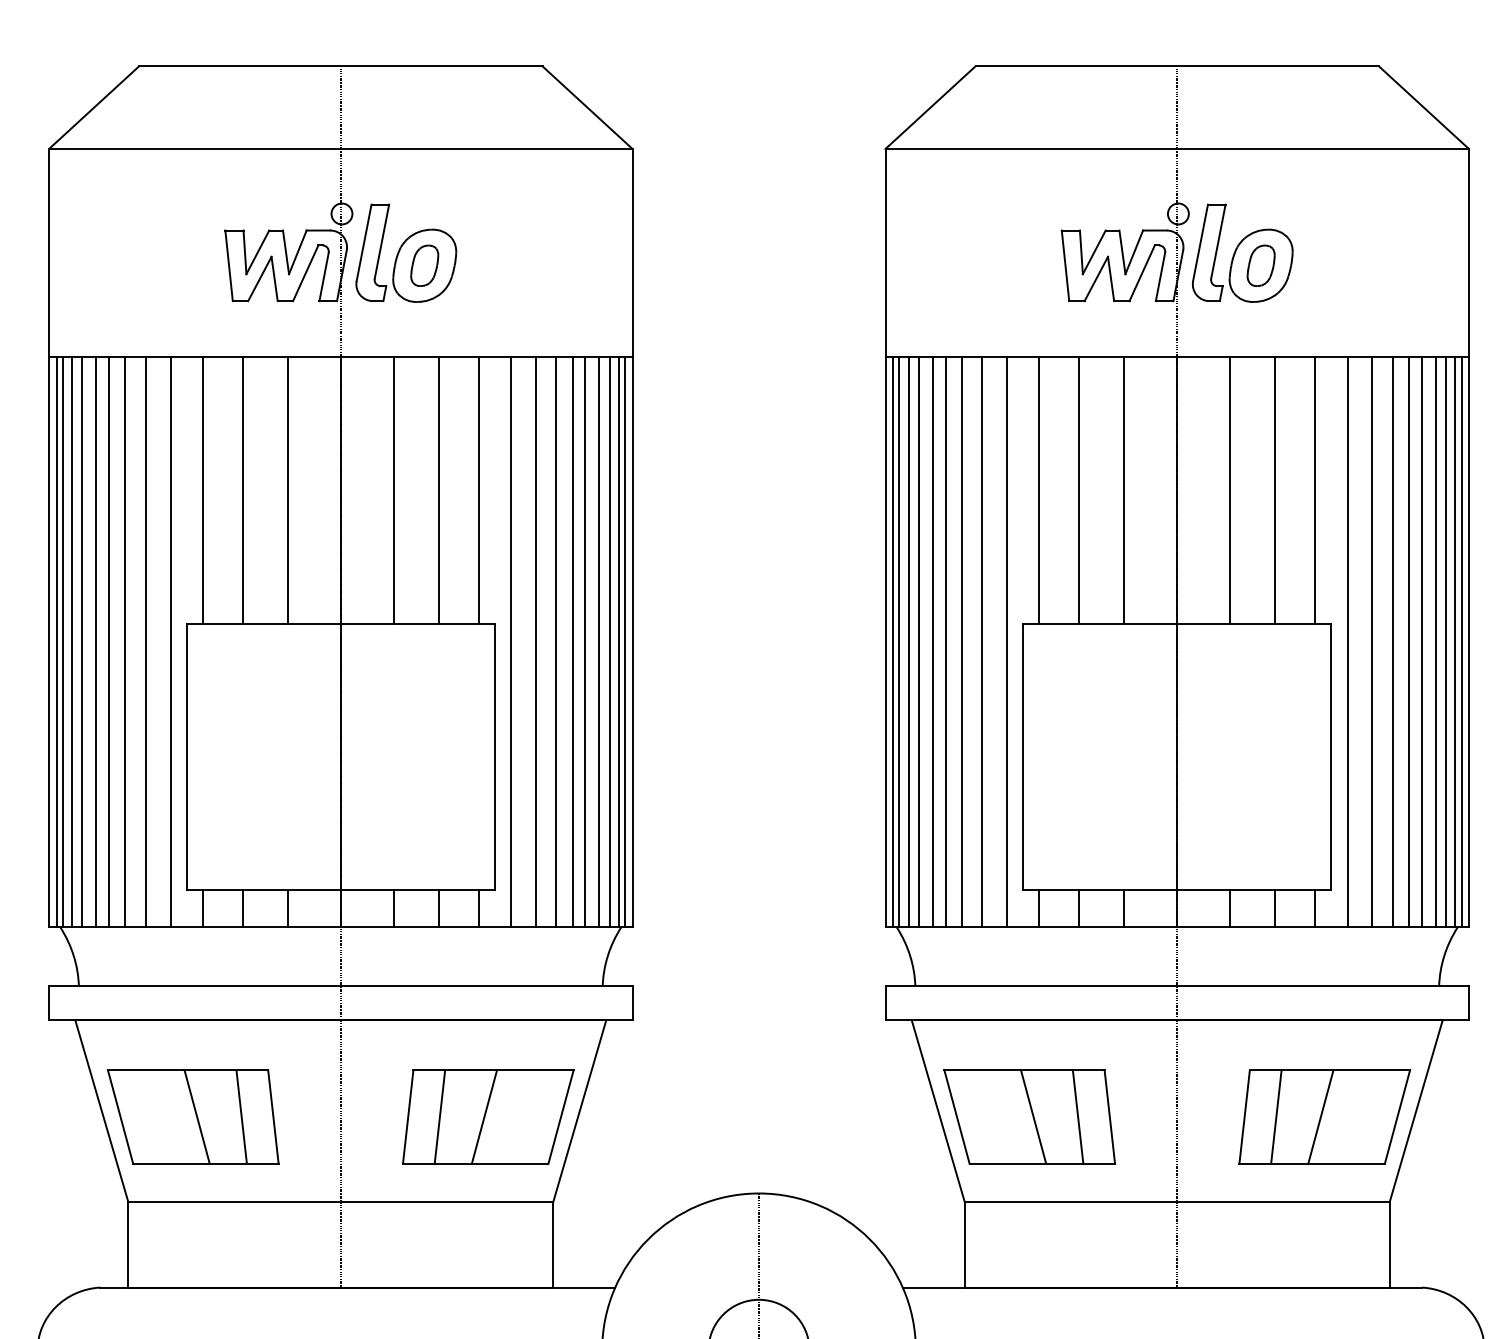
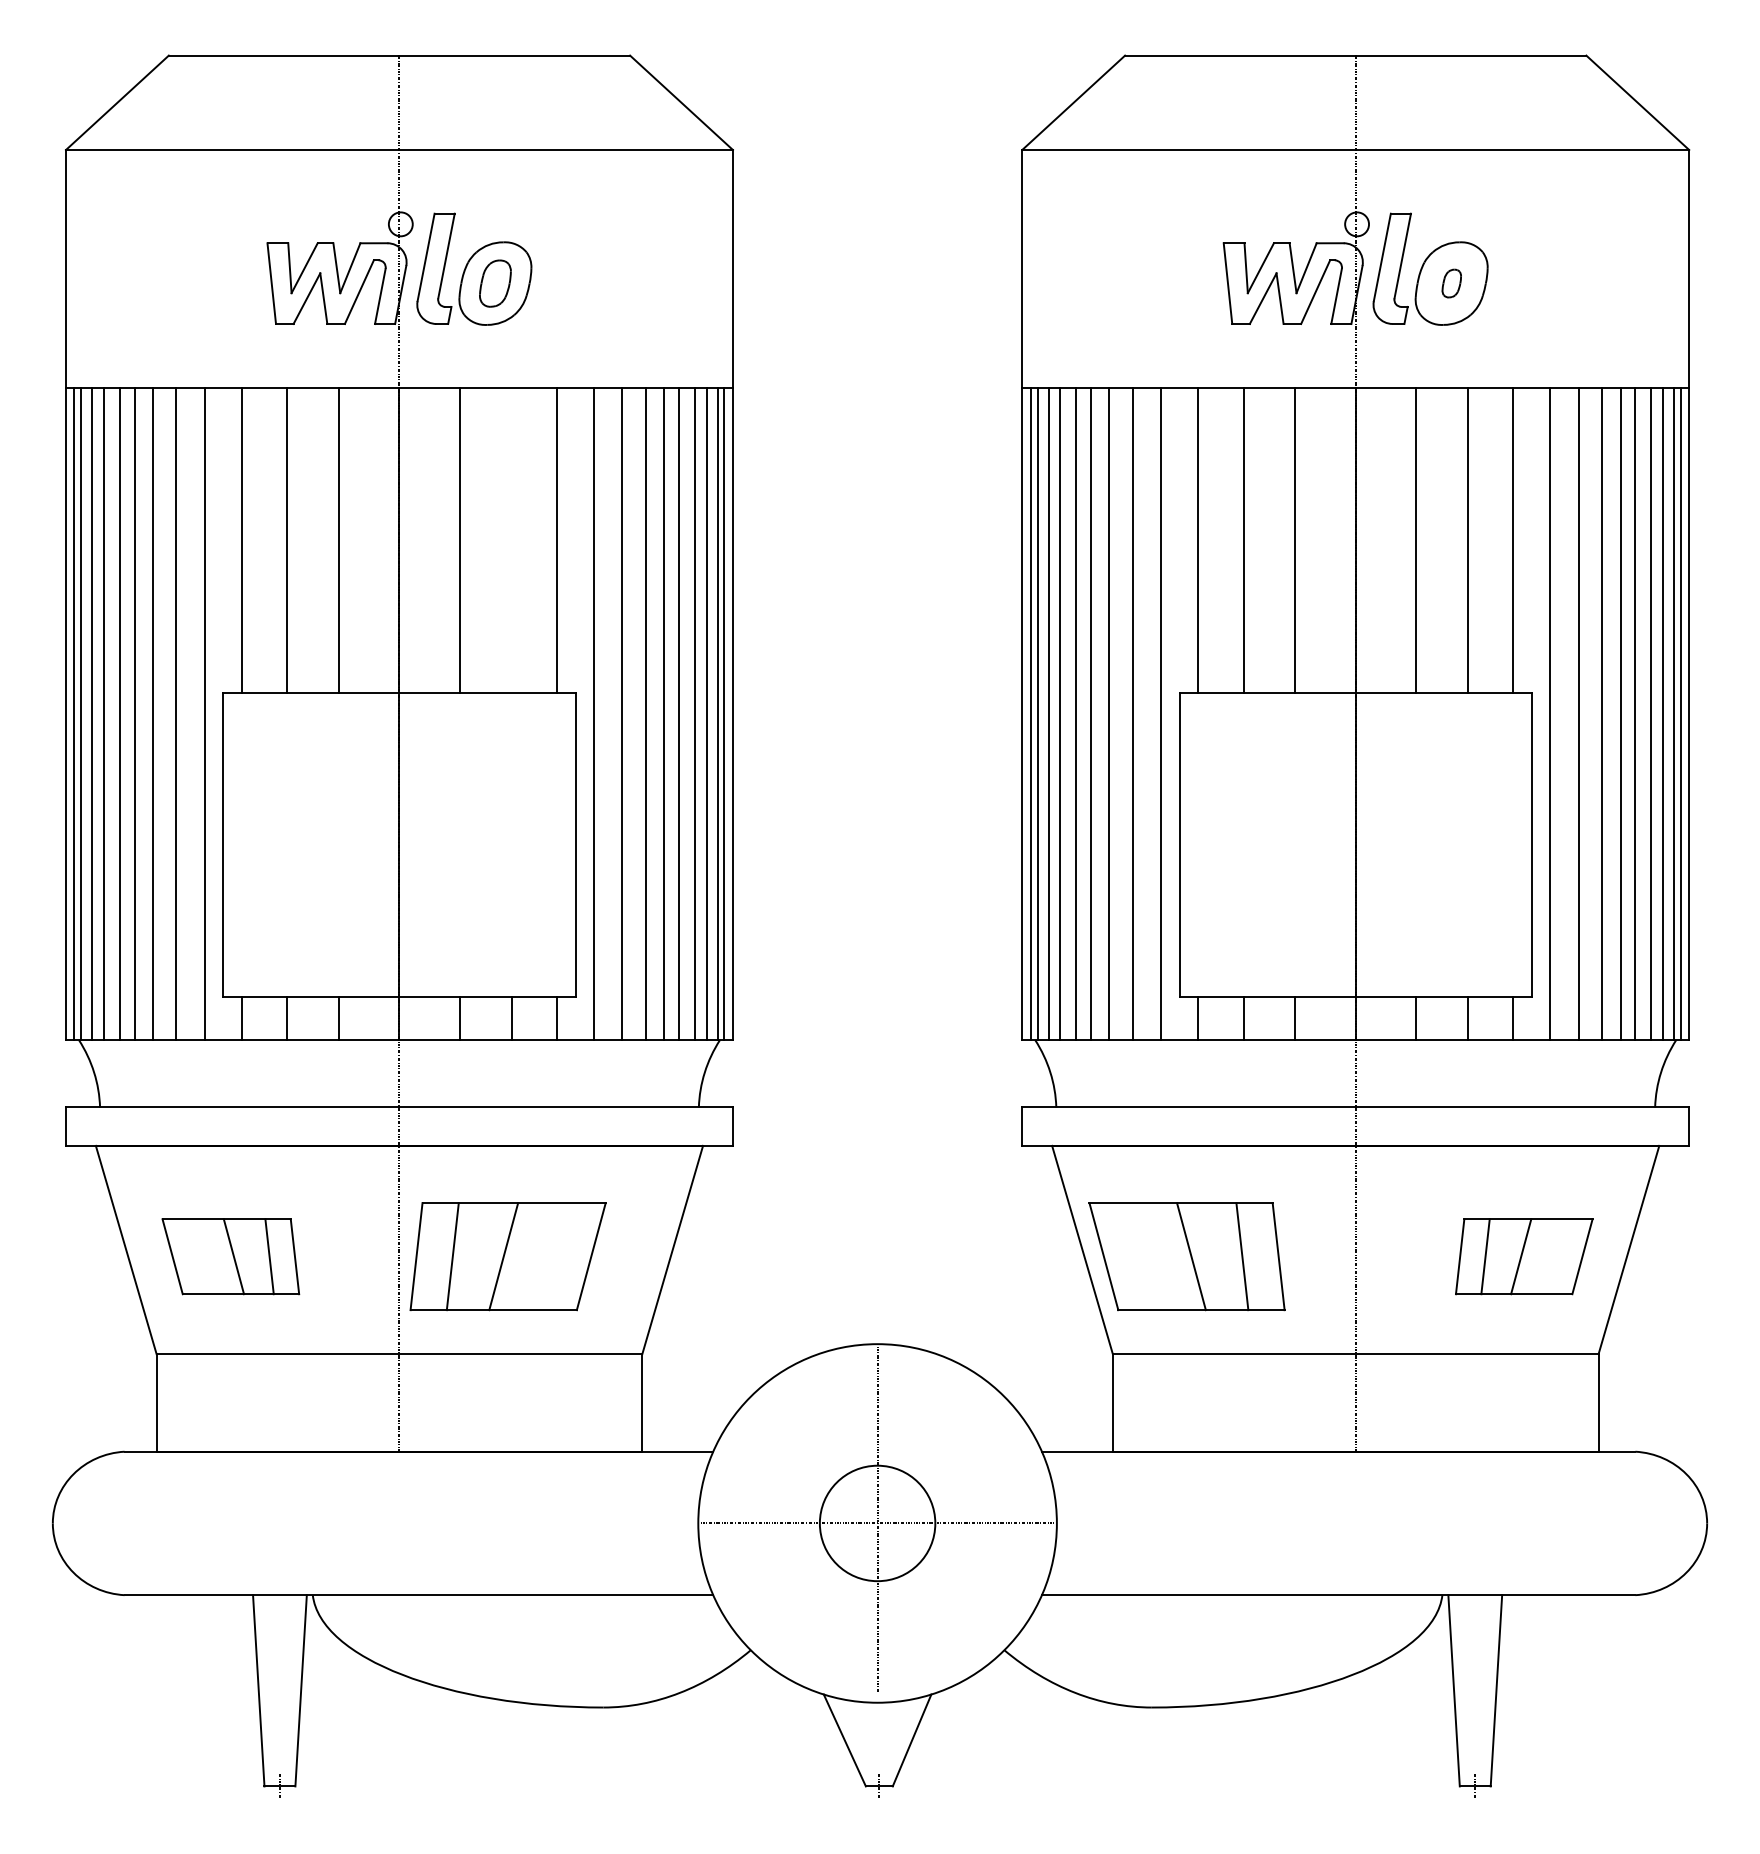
part: (1261, 265) -> (1451, 283), size x0.6
line: (438, 490) -> (511, 540), removed
part: (193, 1116) -> (230, 1256), size x0.7
part: (487, 1116) -> (507, 1256), moved
part: (1323, 1116) -> (1523, 1256), size x0.7

